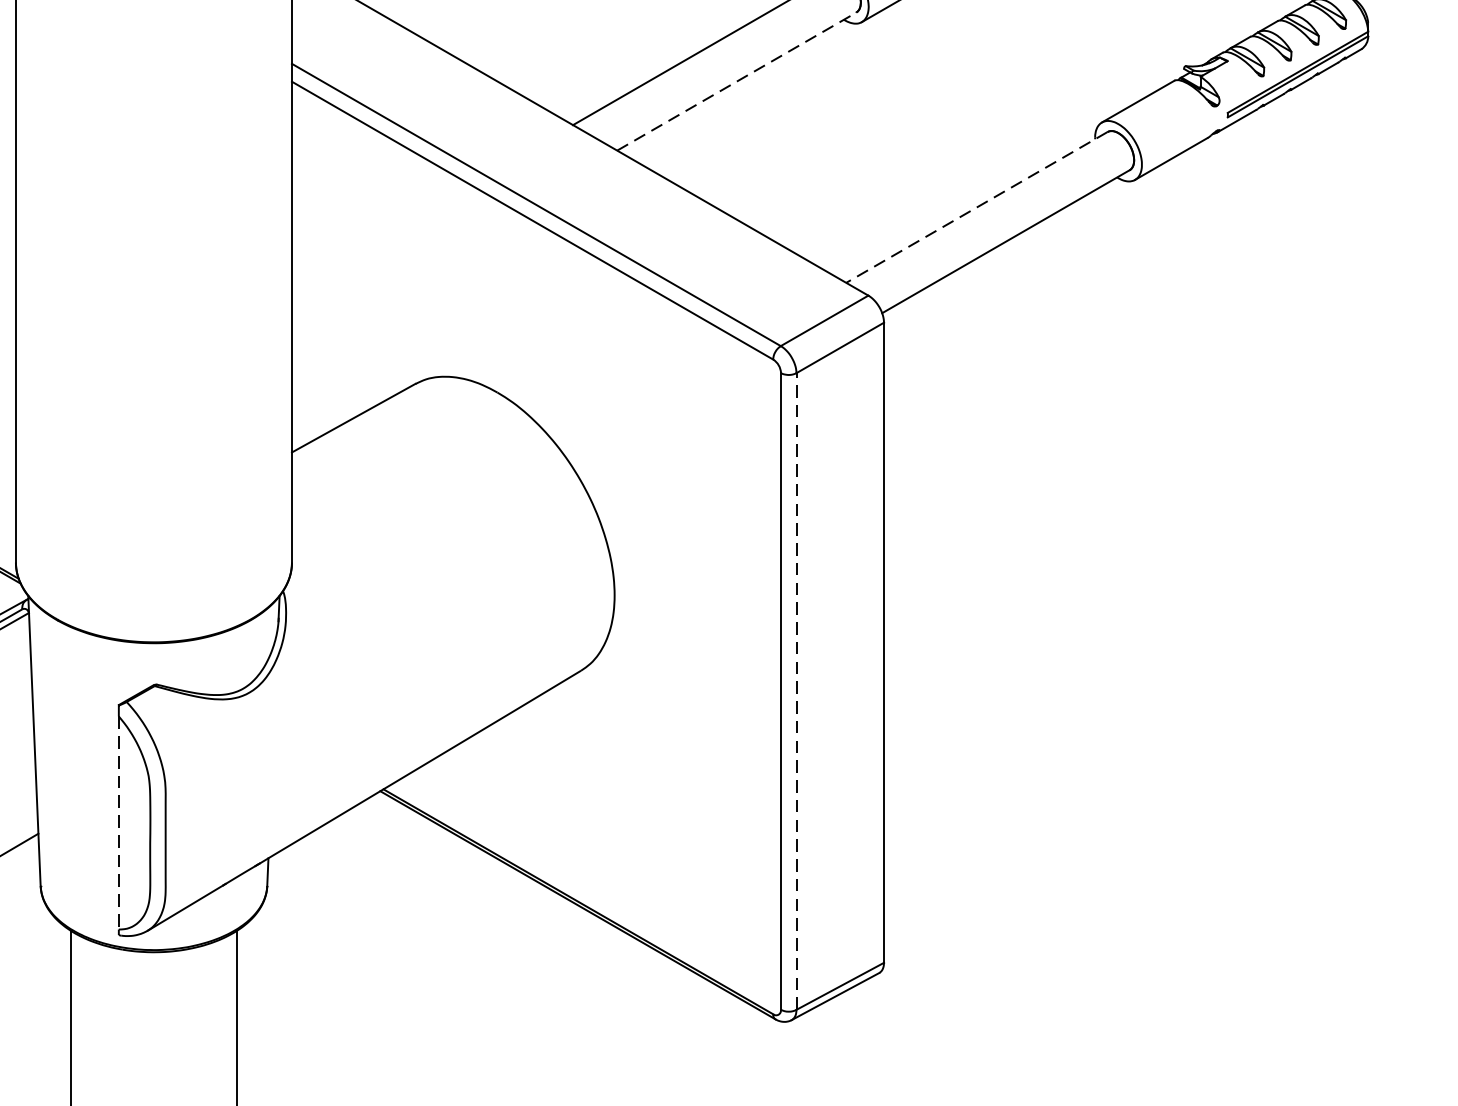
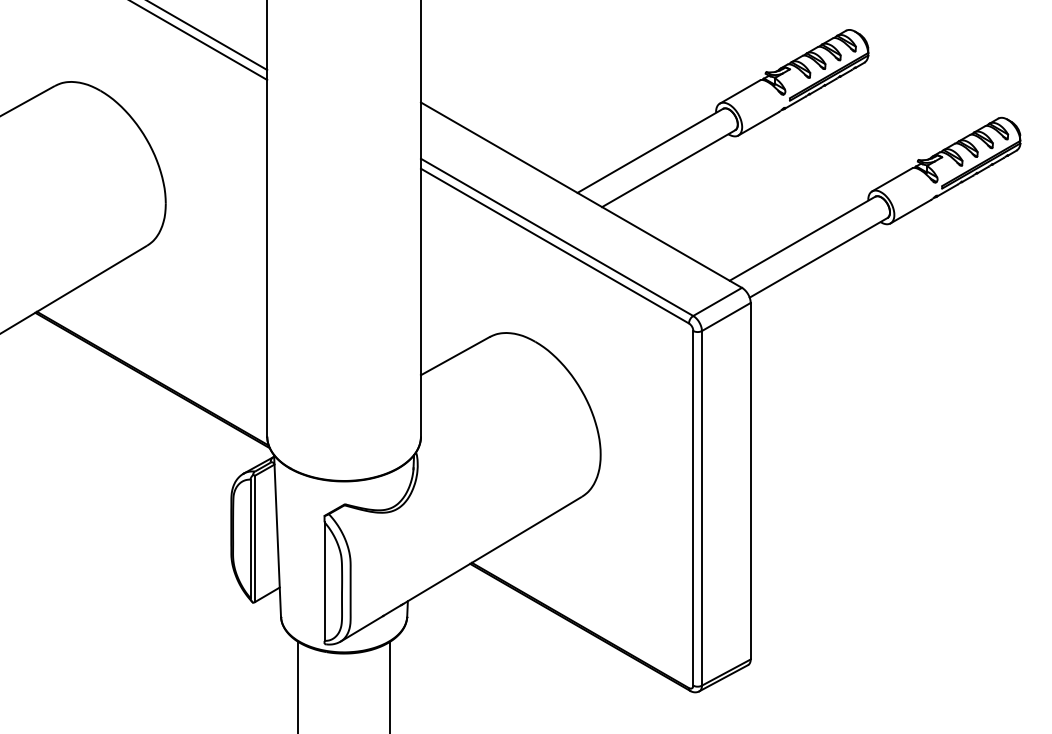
line: (736, 81) -> (668, 168), dashed -> solid
line: (976, 206) -> (802, 238), dashed -> solid
line: (795, 689) -> (701, 507), dashed -> solid
line: (118, 824) -> (324, 582), dashed -> solid

